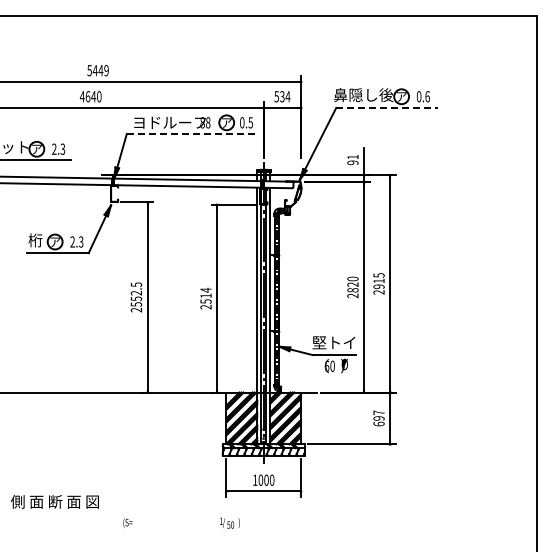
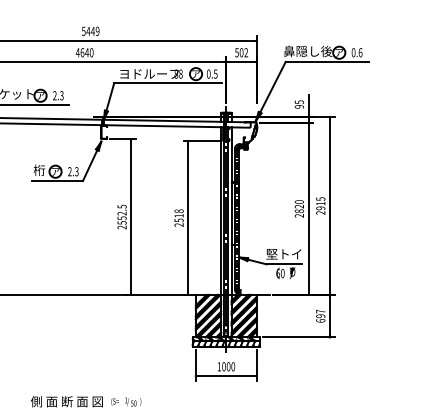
text: (285, 96) -> (244, 52), 534 -> 502
line: (386, 107) -> (326, 61), dashed -> solid
line: (192, 134) -> (168, 83), dashed -> solid
text: (352, 157) -> (299, 102), 91 -> 95
text: (205, 289) -> (178, 210), 2514 -> 2518
text: (54, 501) -> (66, 401), moved
text: (229, 522) -> (132, 401), moved

